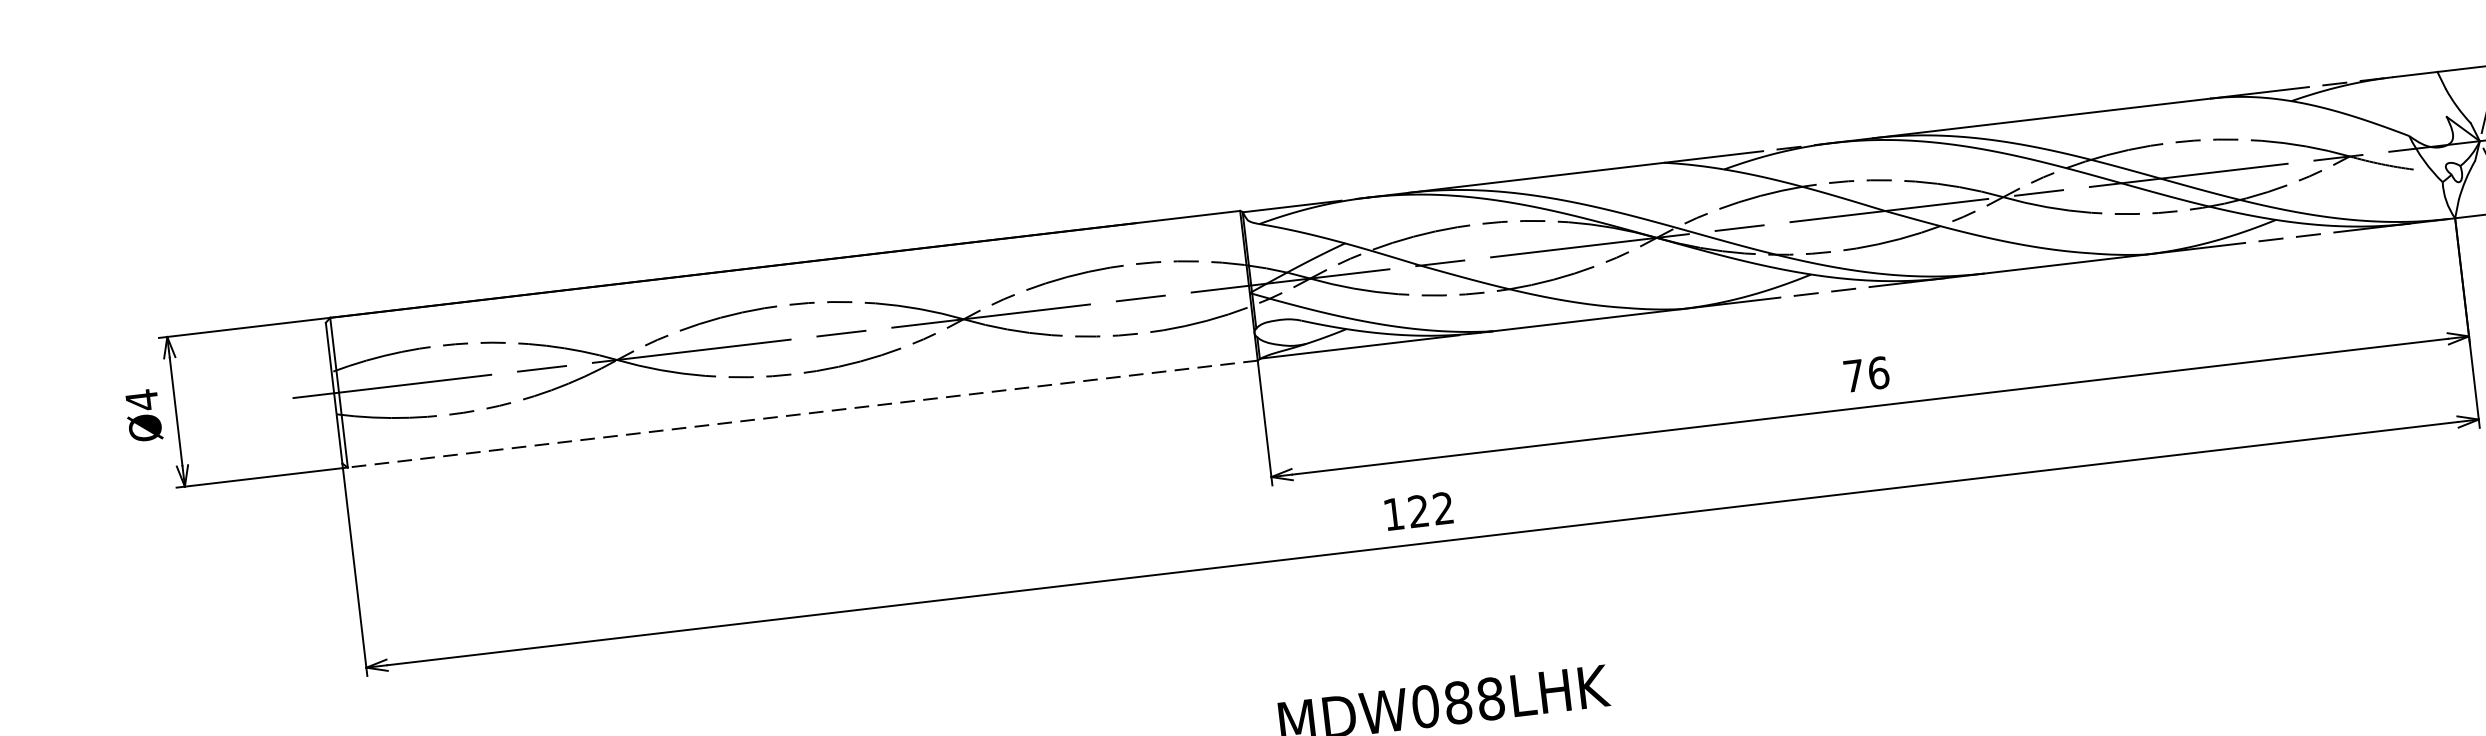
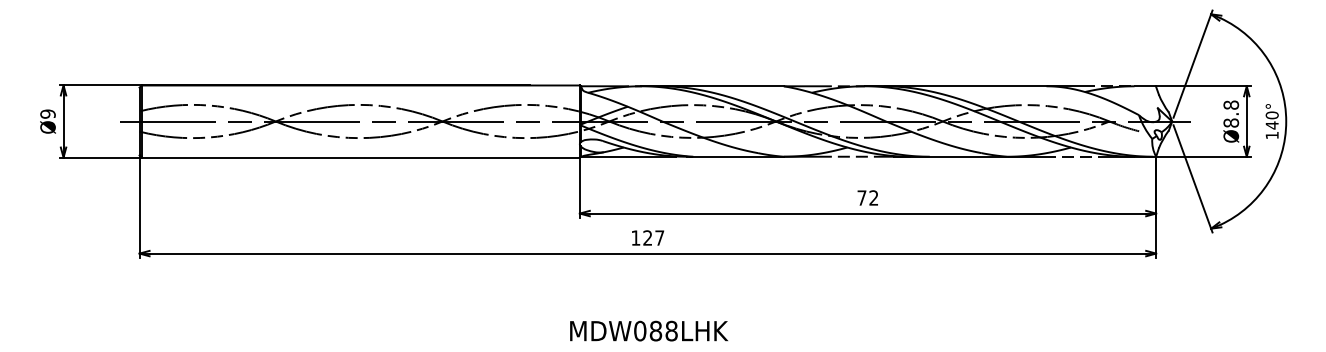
text: (1877, 371) -> (873, 197), 76 -> 72
text: (141, 401) -> (47, 114), Ø4 -> Ø9
line: (801, 414) -> (360, 157), dashed -> solid
text: (1442, 507) -> (659, 237), 122 -> 127

